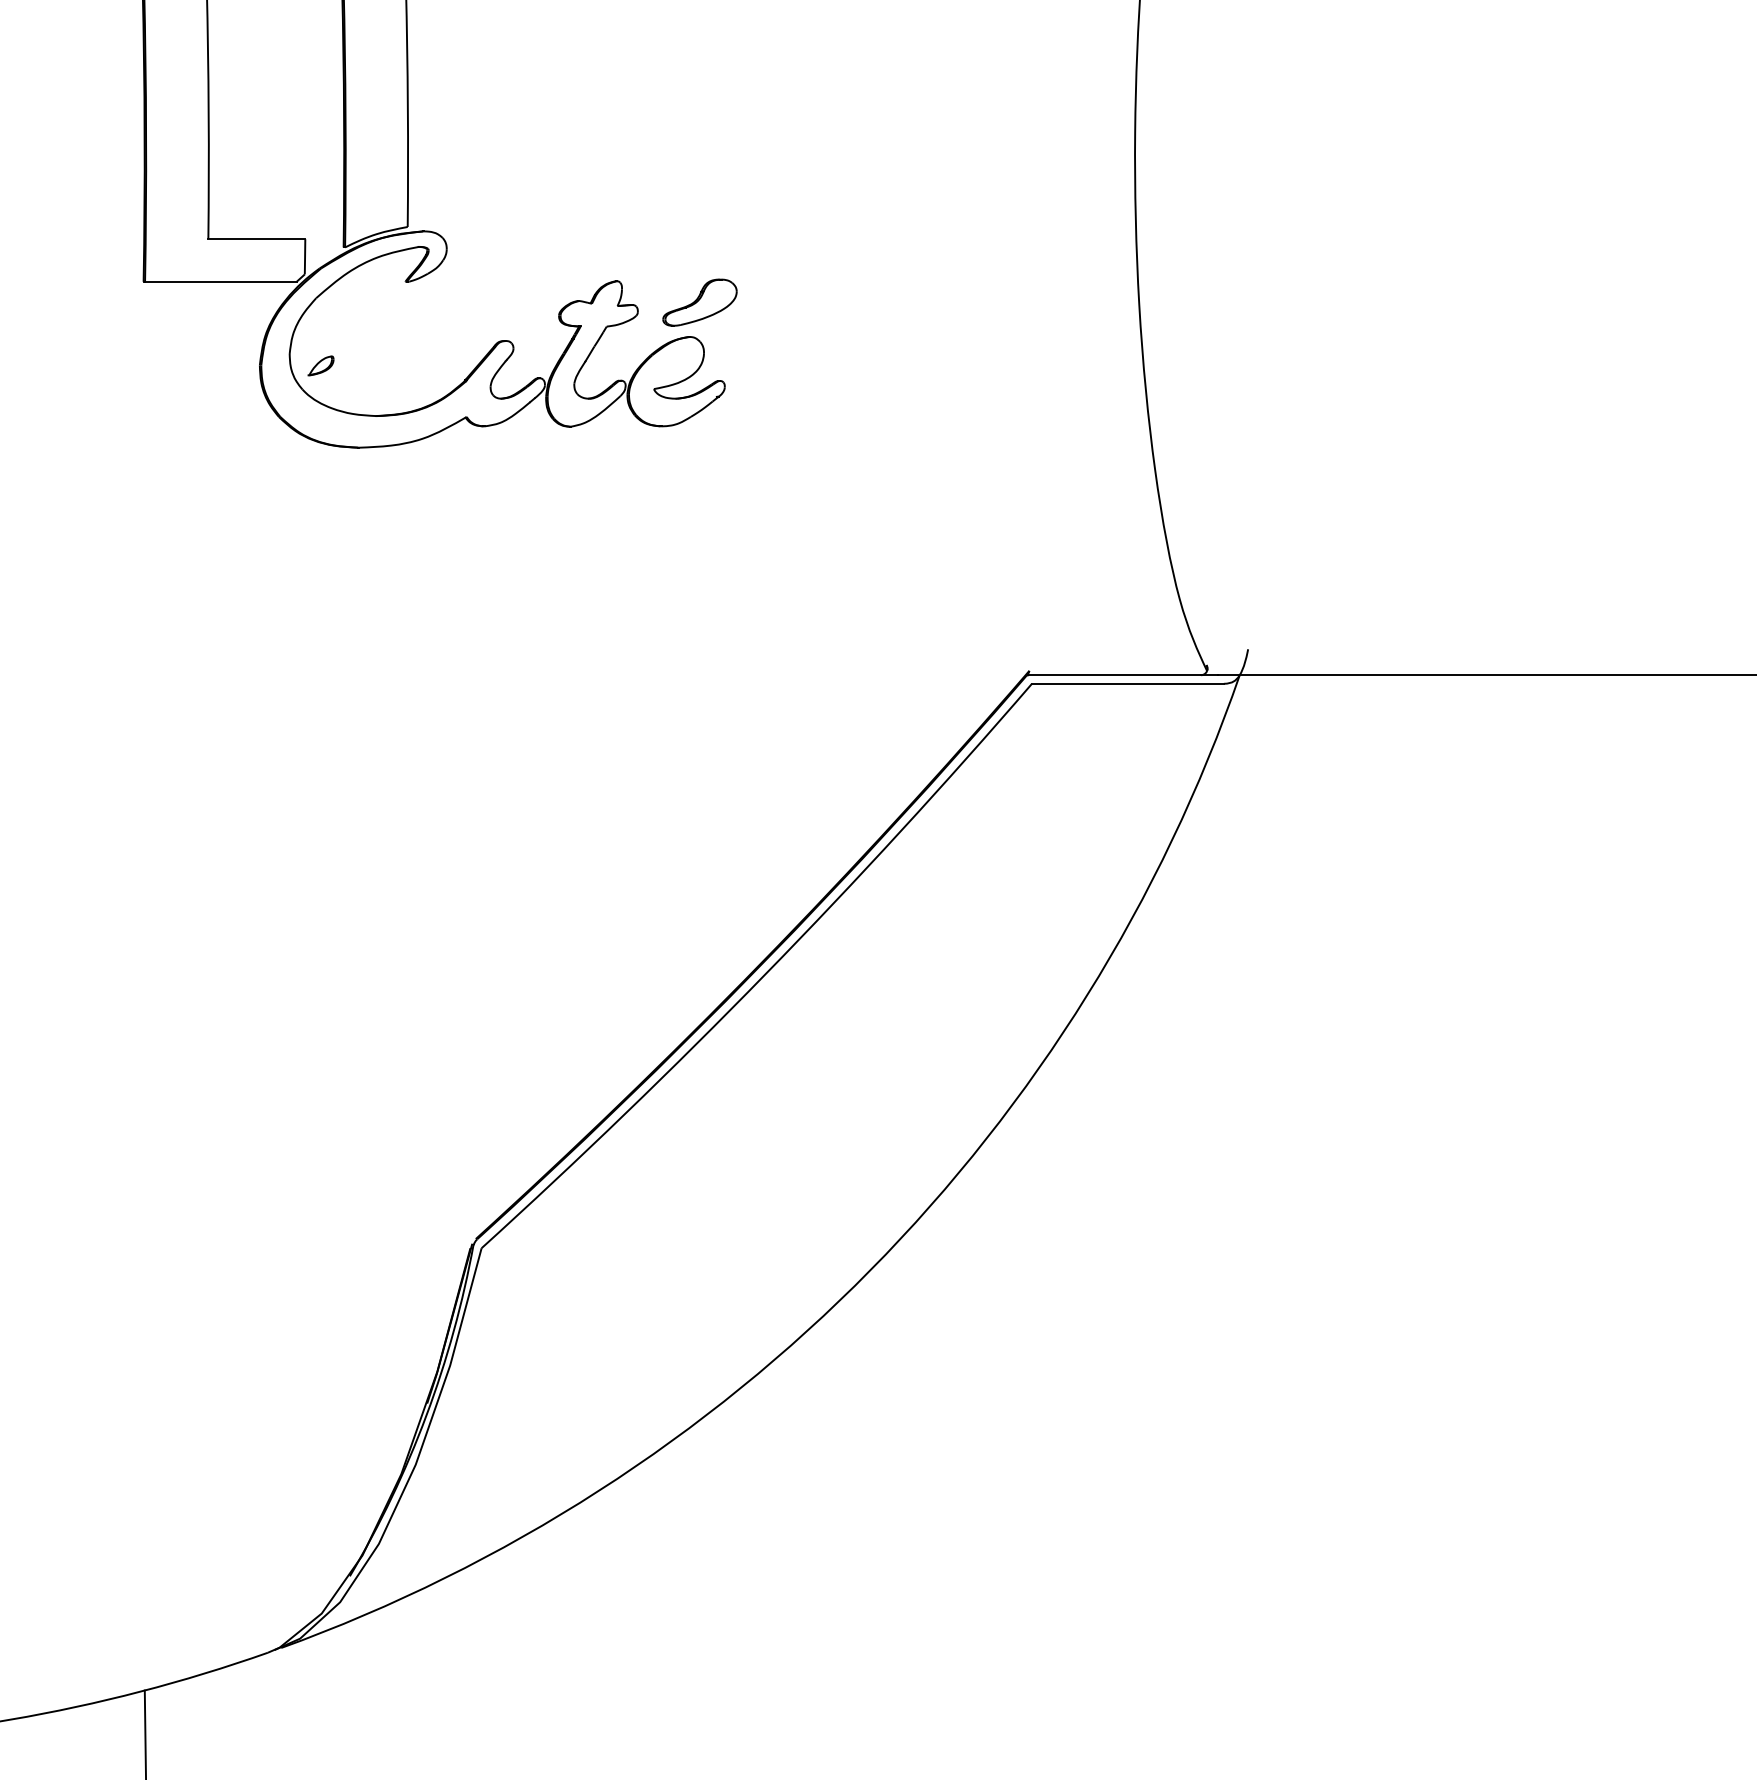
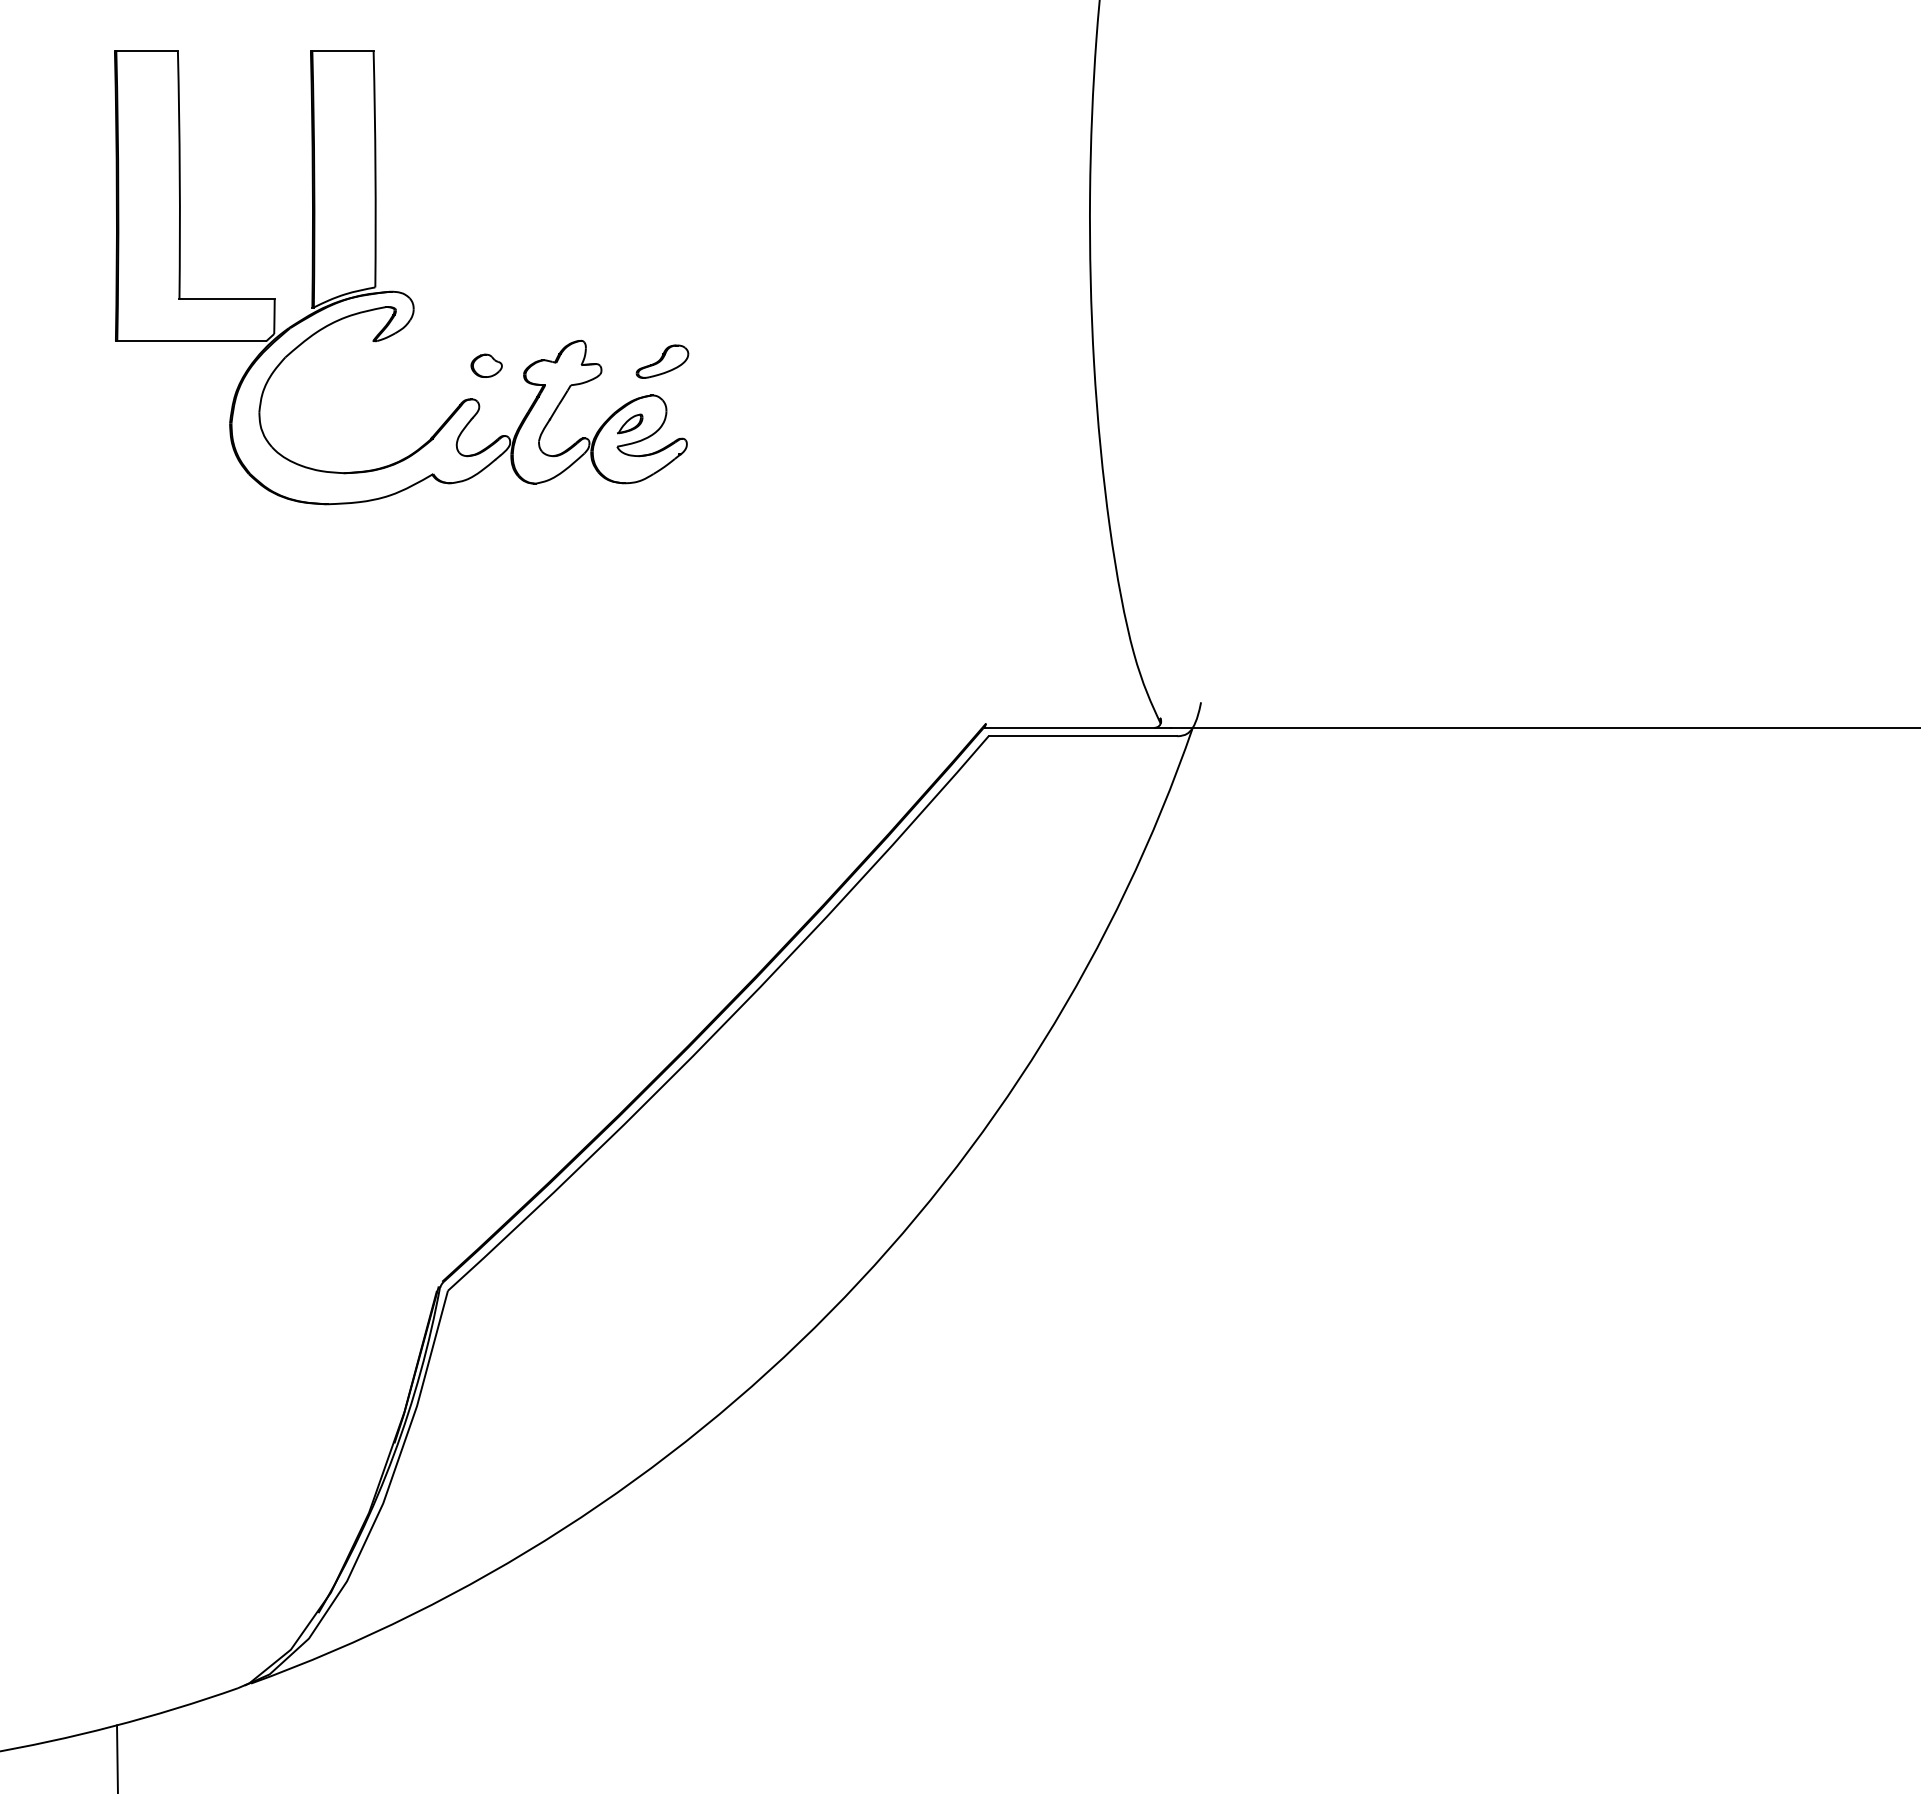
part: (699, 302) -> (662, 361), size x0.71
part: (520, 306) -> (486, 365), added
part: (321, 365) -> (630, 423), moved

